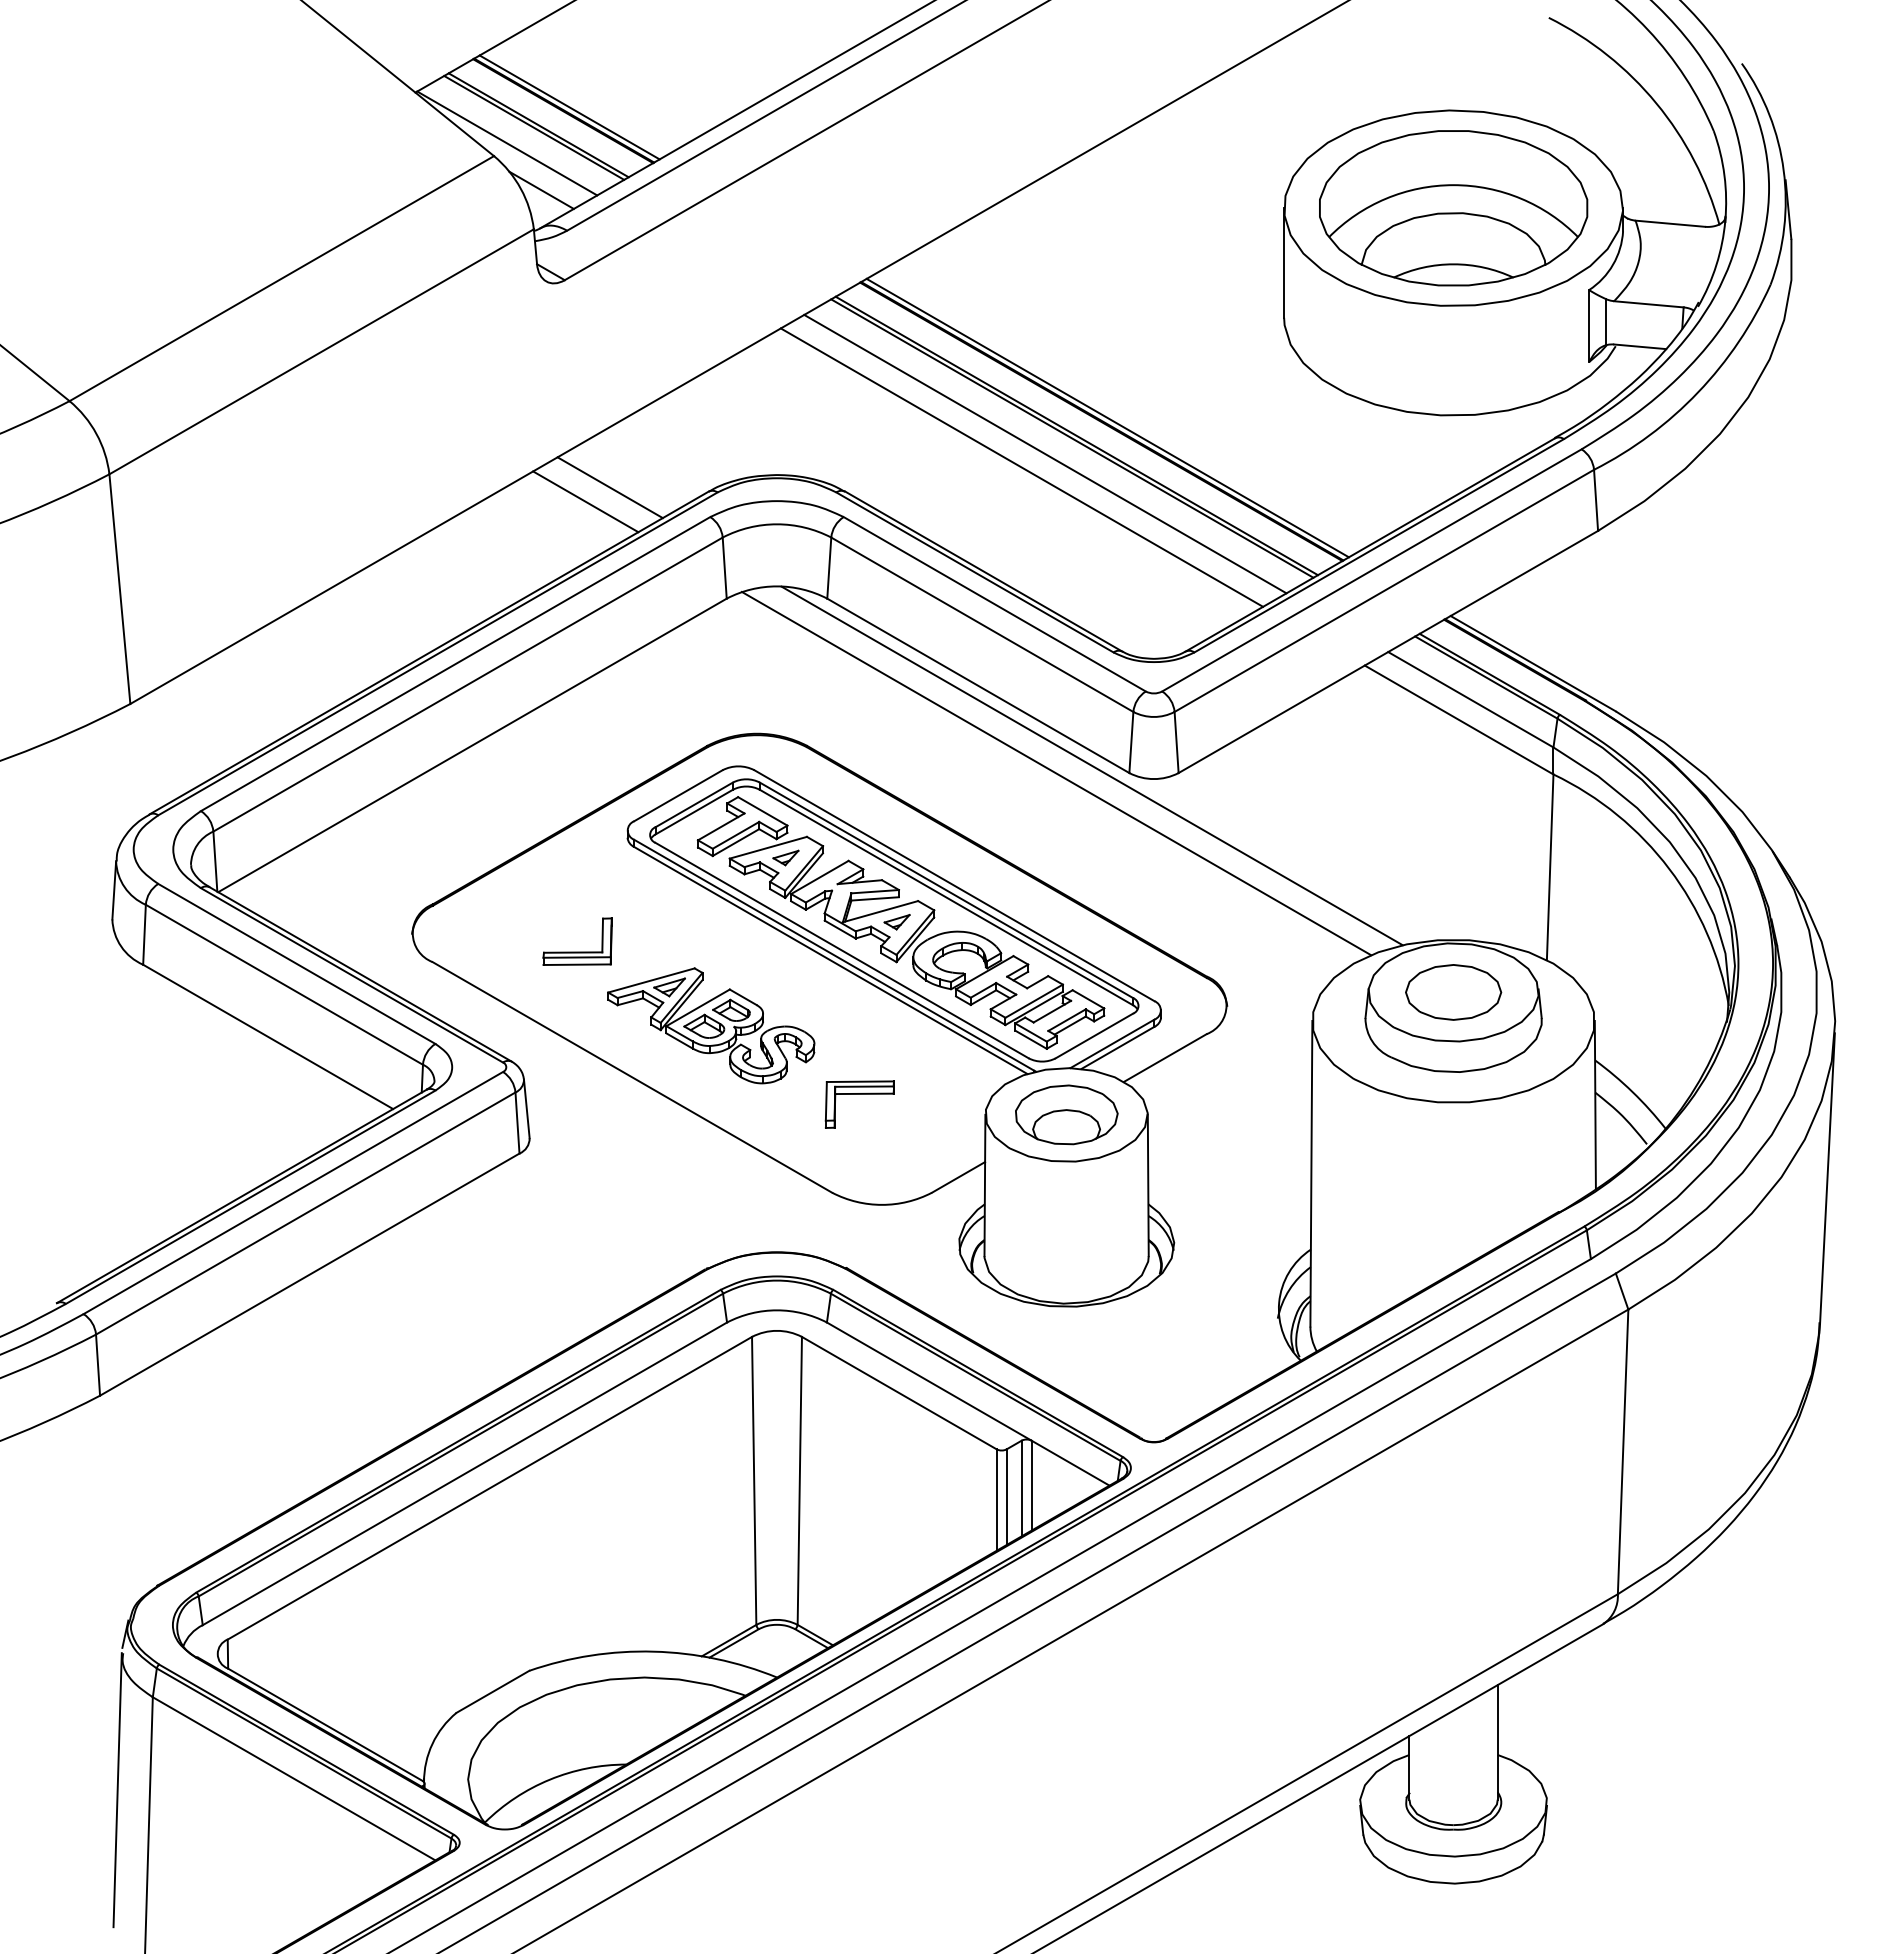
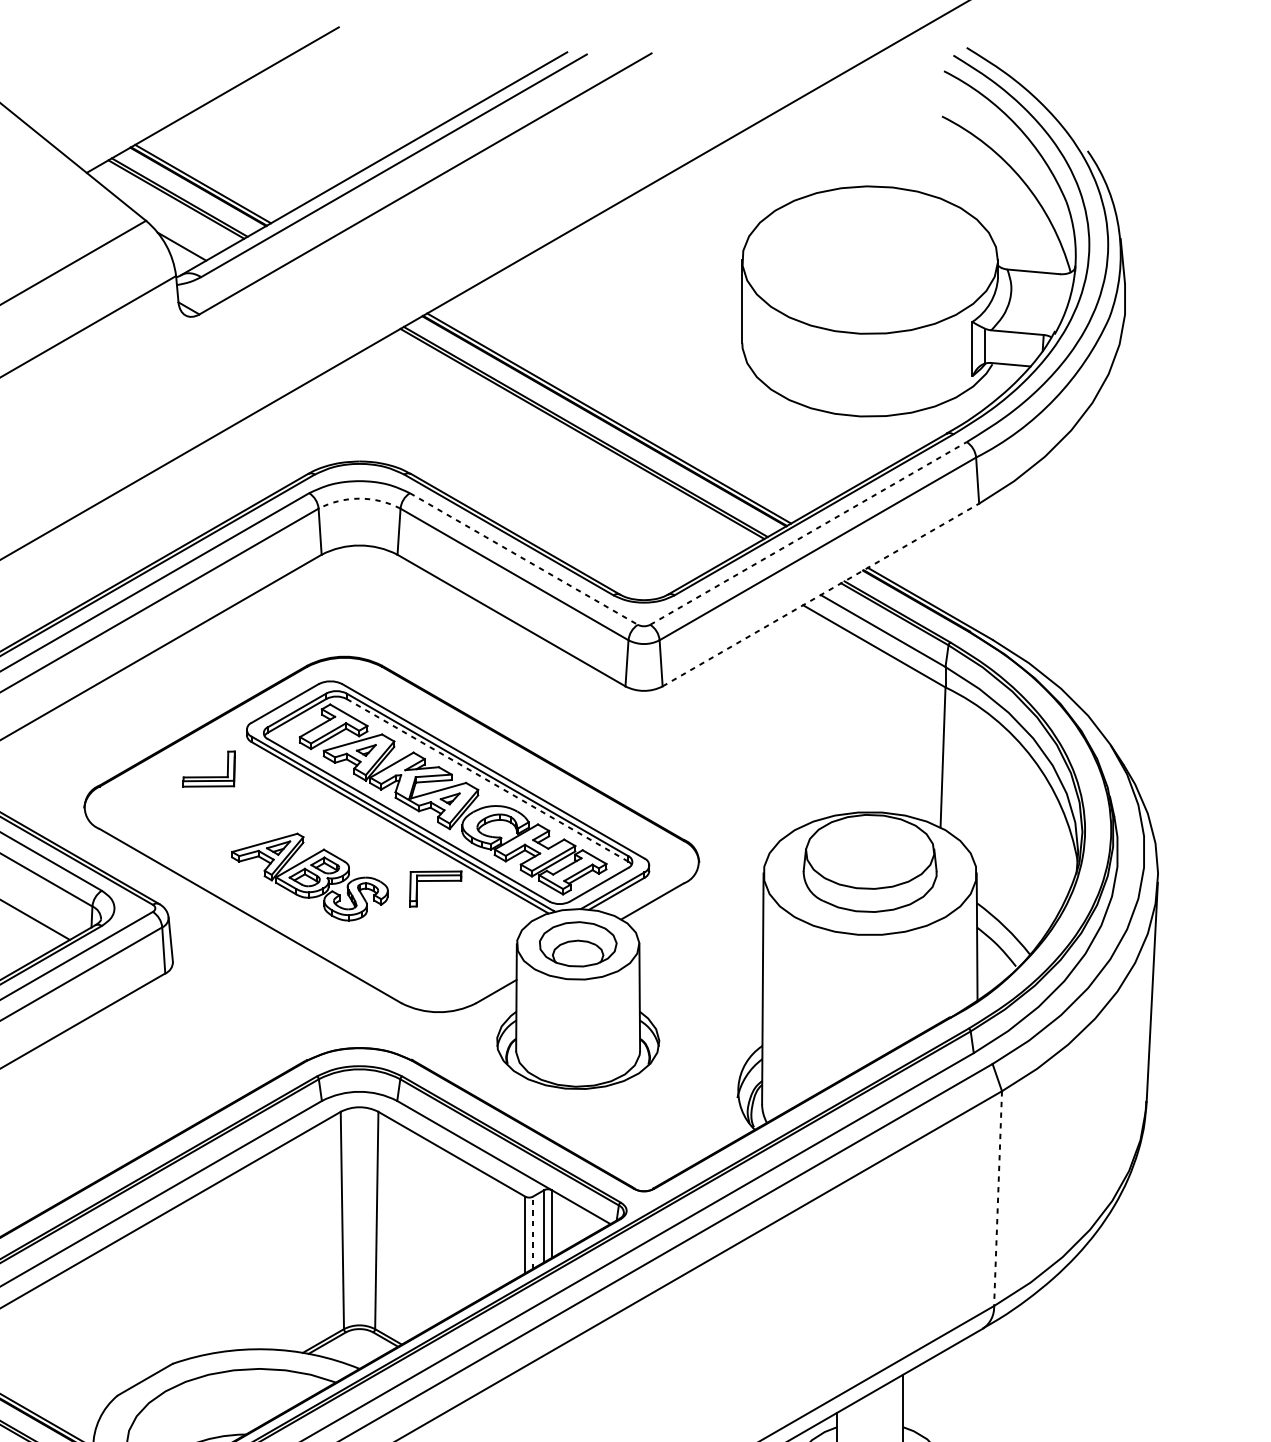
line: (507, 143) -> (156, 211), removed
part: (1453, 208) -> (870, 260), removed
line: (1045, 453) -> (562, 445), removed
line: (1021, 467) -> (544, 455), removed
line: (609, 487) -> (233, 470), removed
line: (585, 501) -> (215, 481), removed
arc: (777, 524) -> (359, 498), solid -> dashed
line: (1372, 570) -> (808, 533), solid -> dashed
line: (995, 604) -> (524, 559), solid -> dashed
line: (1388, 651) -> (821, 594), solid -> dashed
line: (1091, 765) -> (596, 680), removed
line: (1056, 773) -> (570, 686), removed
line: (946, 897) -> (487, 780), solid -> dashed
part: (577, 951) -> (209, 776), moved
part: (1453, 992) -> (870, 851), removed
part: (859, 1094) -> (435, 881), moved
line: (1623, 1452) -> (998, 1199), solid -> dashed
line: (1006, 1497) -> (532, 1233), solid -> dashed

